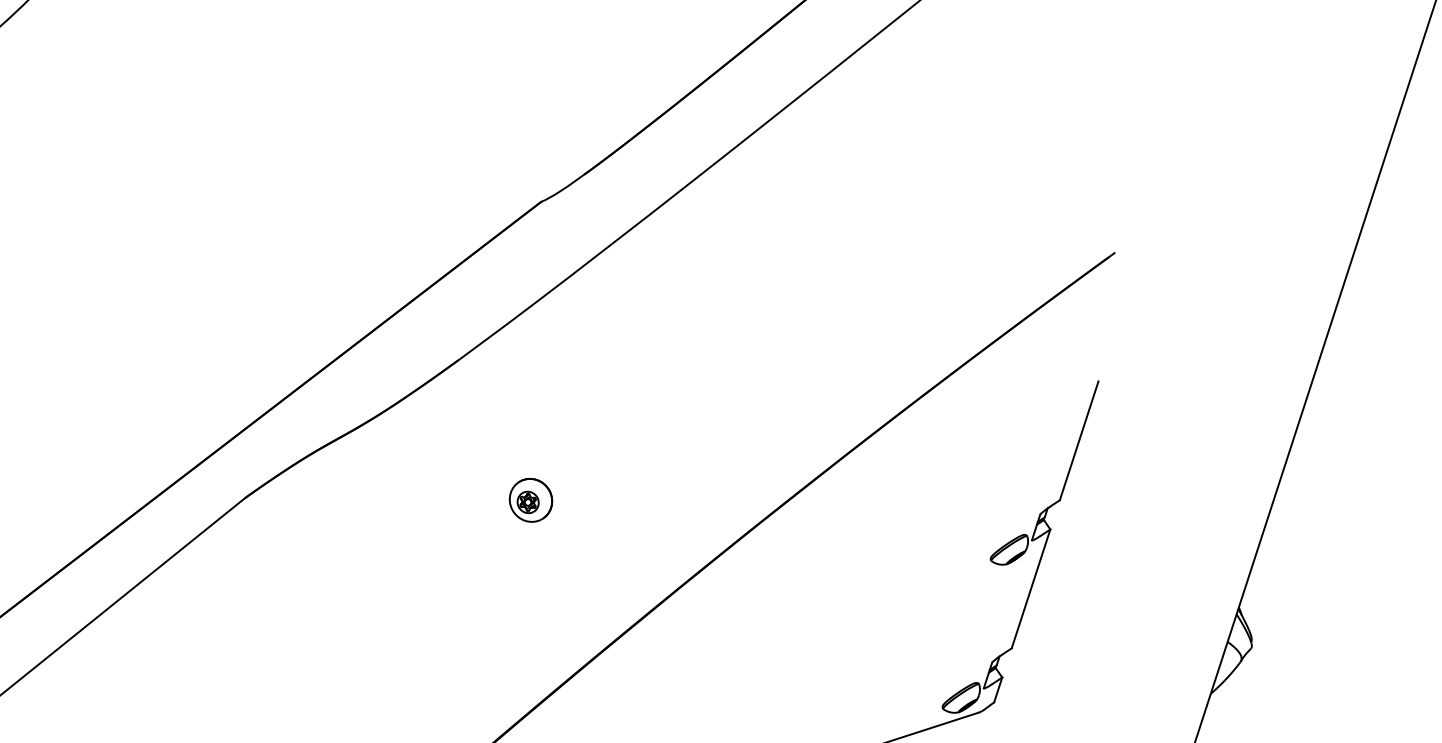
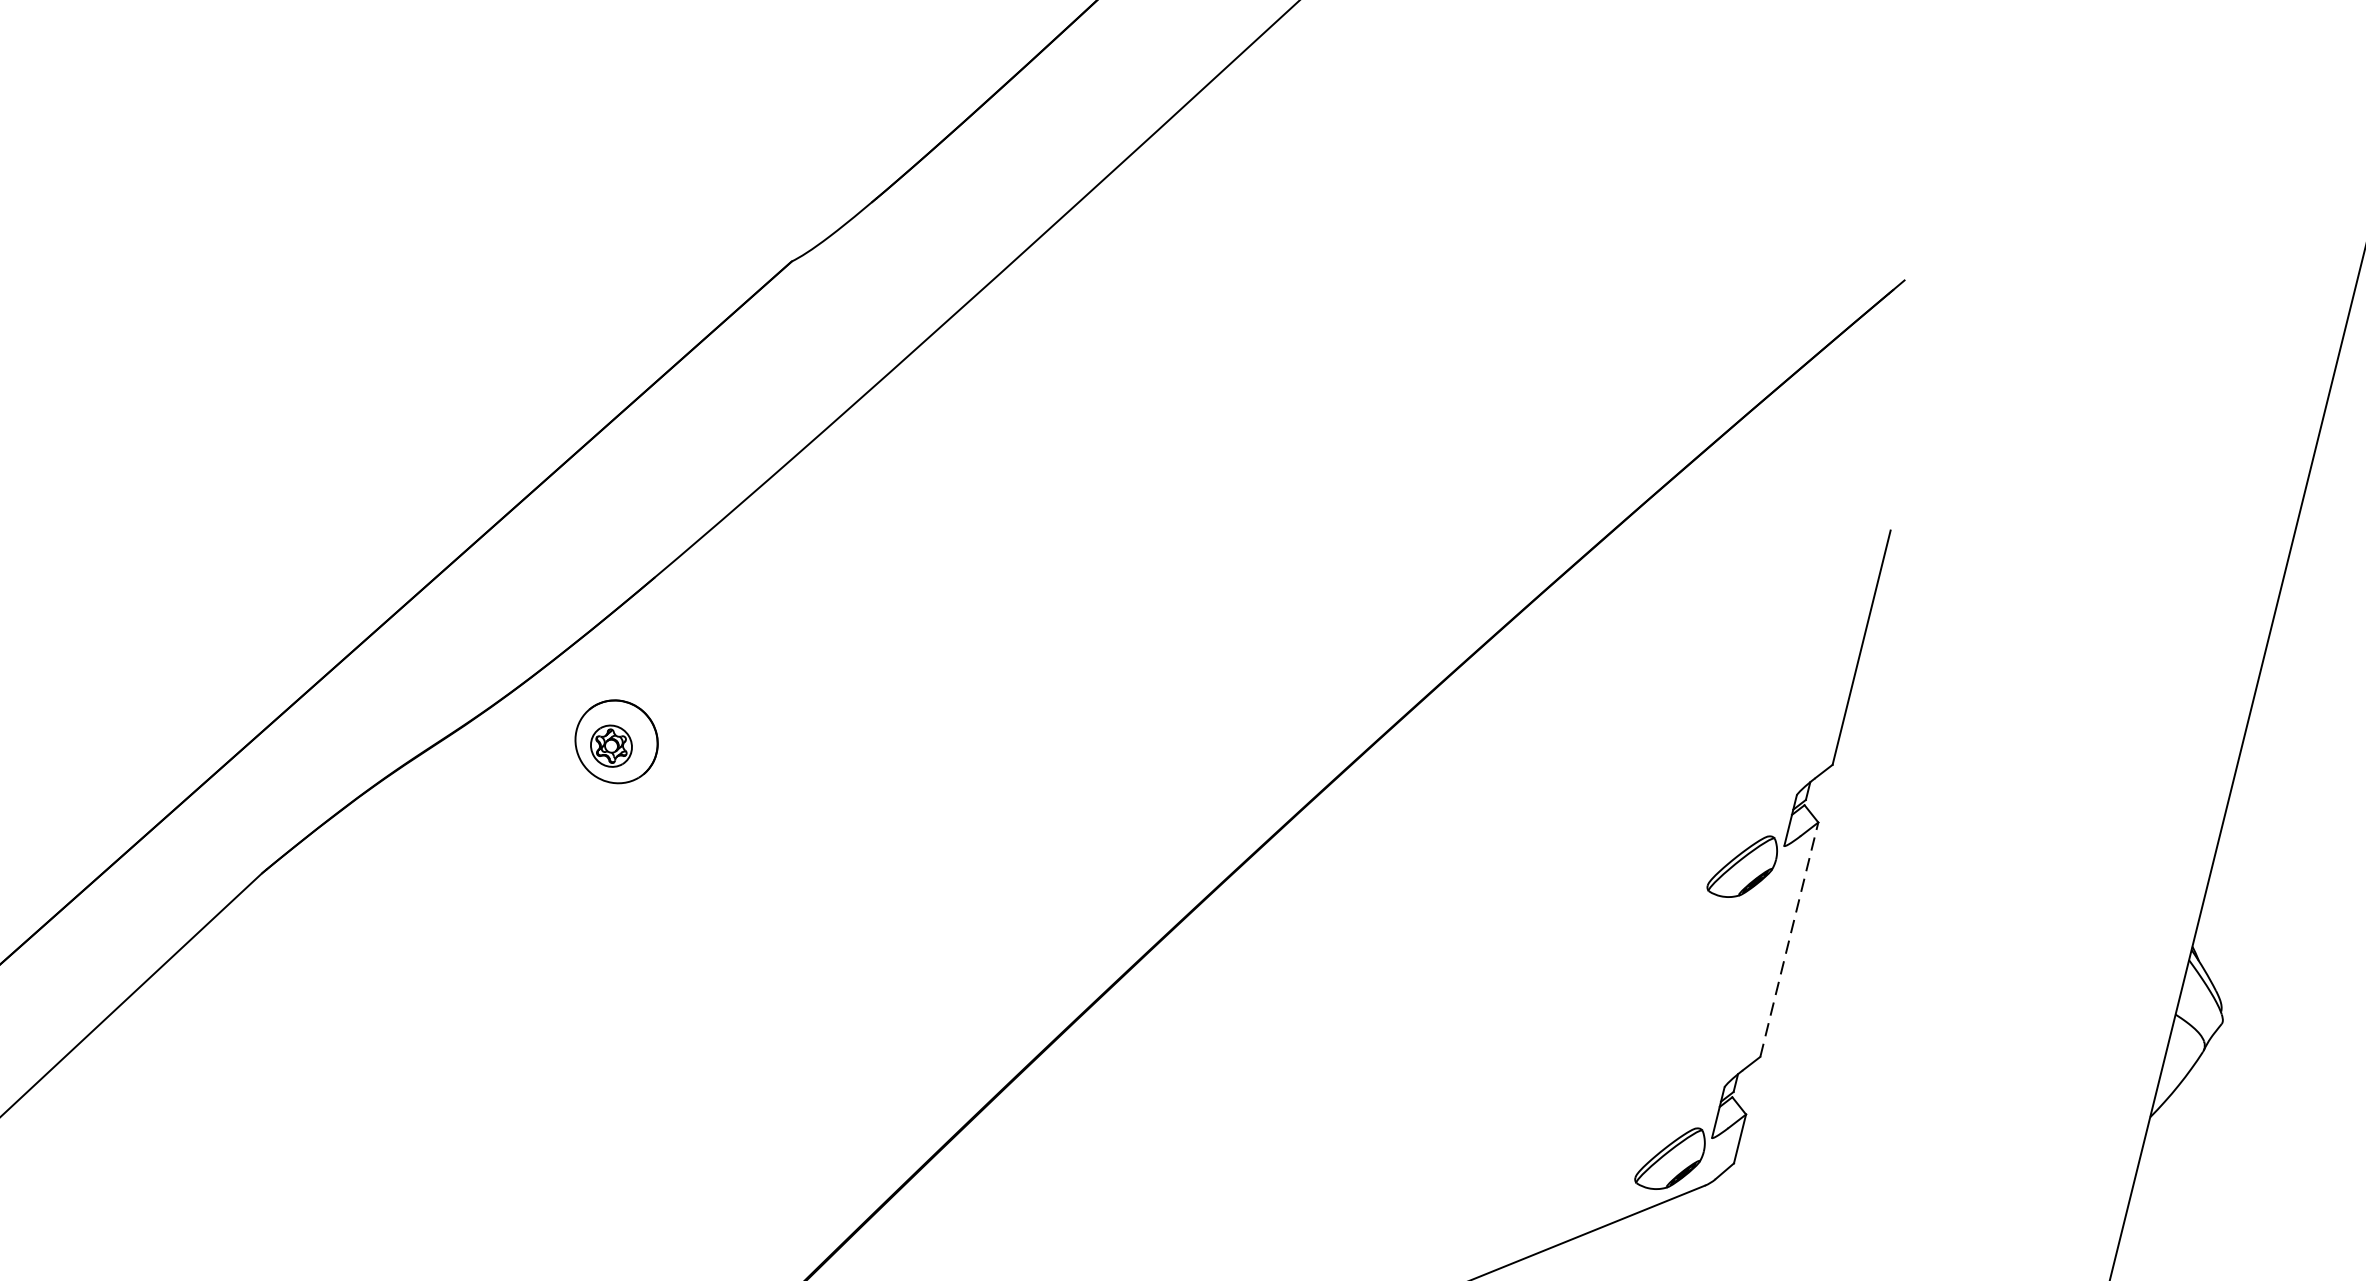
part: (530, 500) -> (615, 742), moved
line: (1031, 588) -> (1790, 938), solid -> dashed

